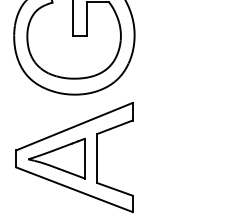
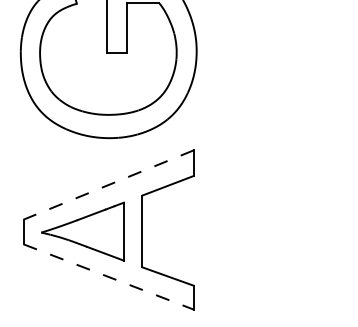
line: (74, 126) -> (108, 184), solid -> dashed
line: (74, 189) -> (108, 276), solid -> dashed

